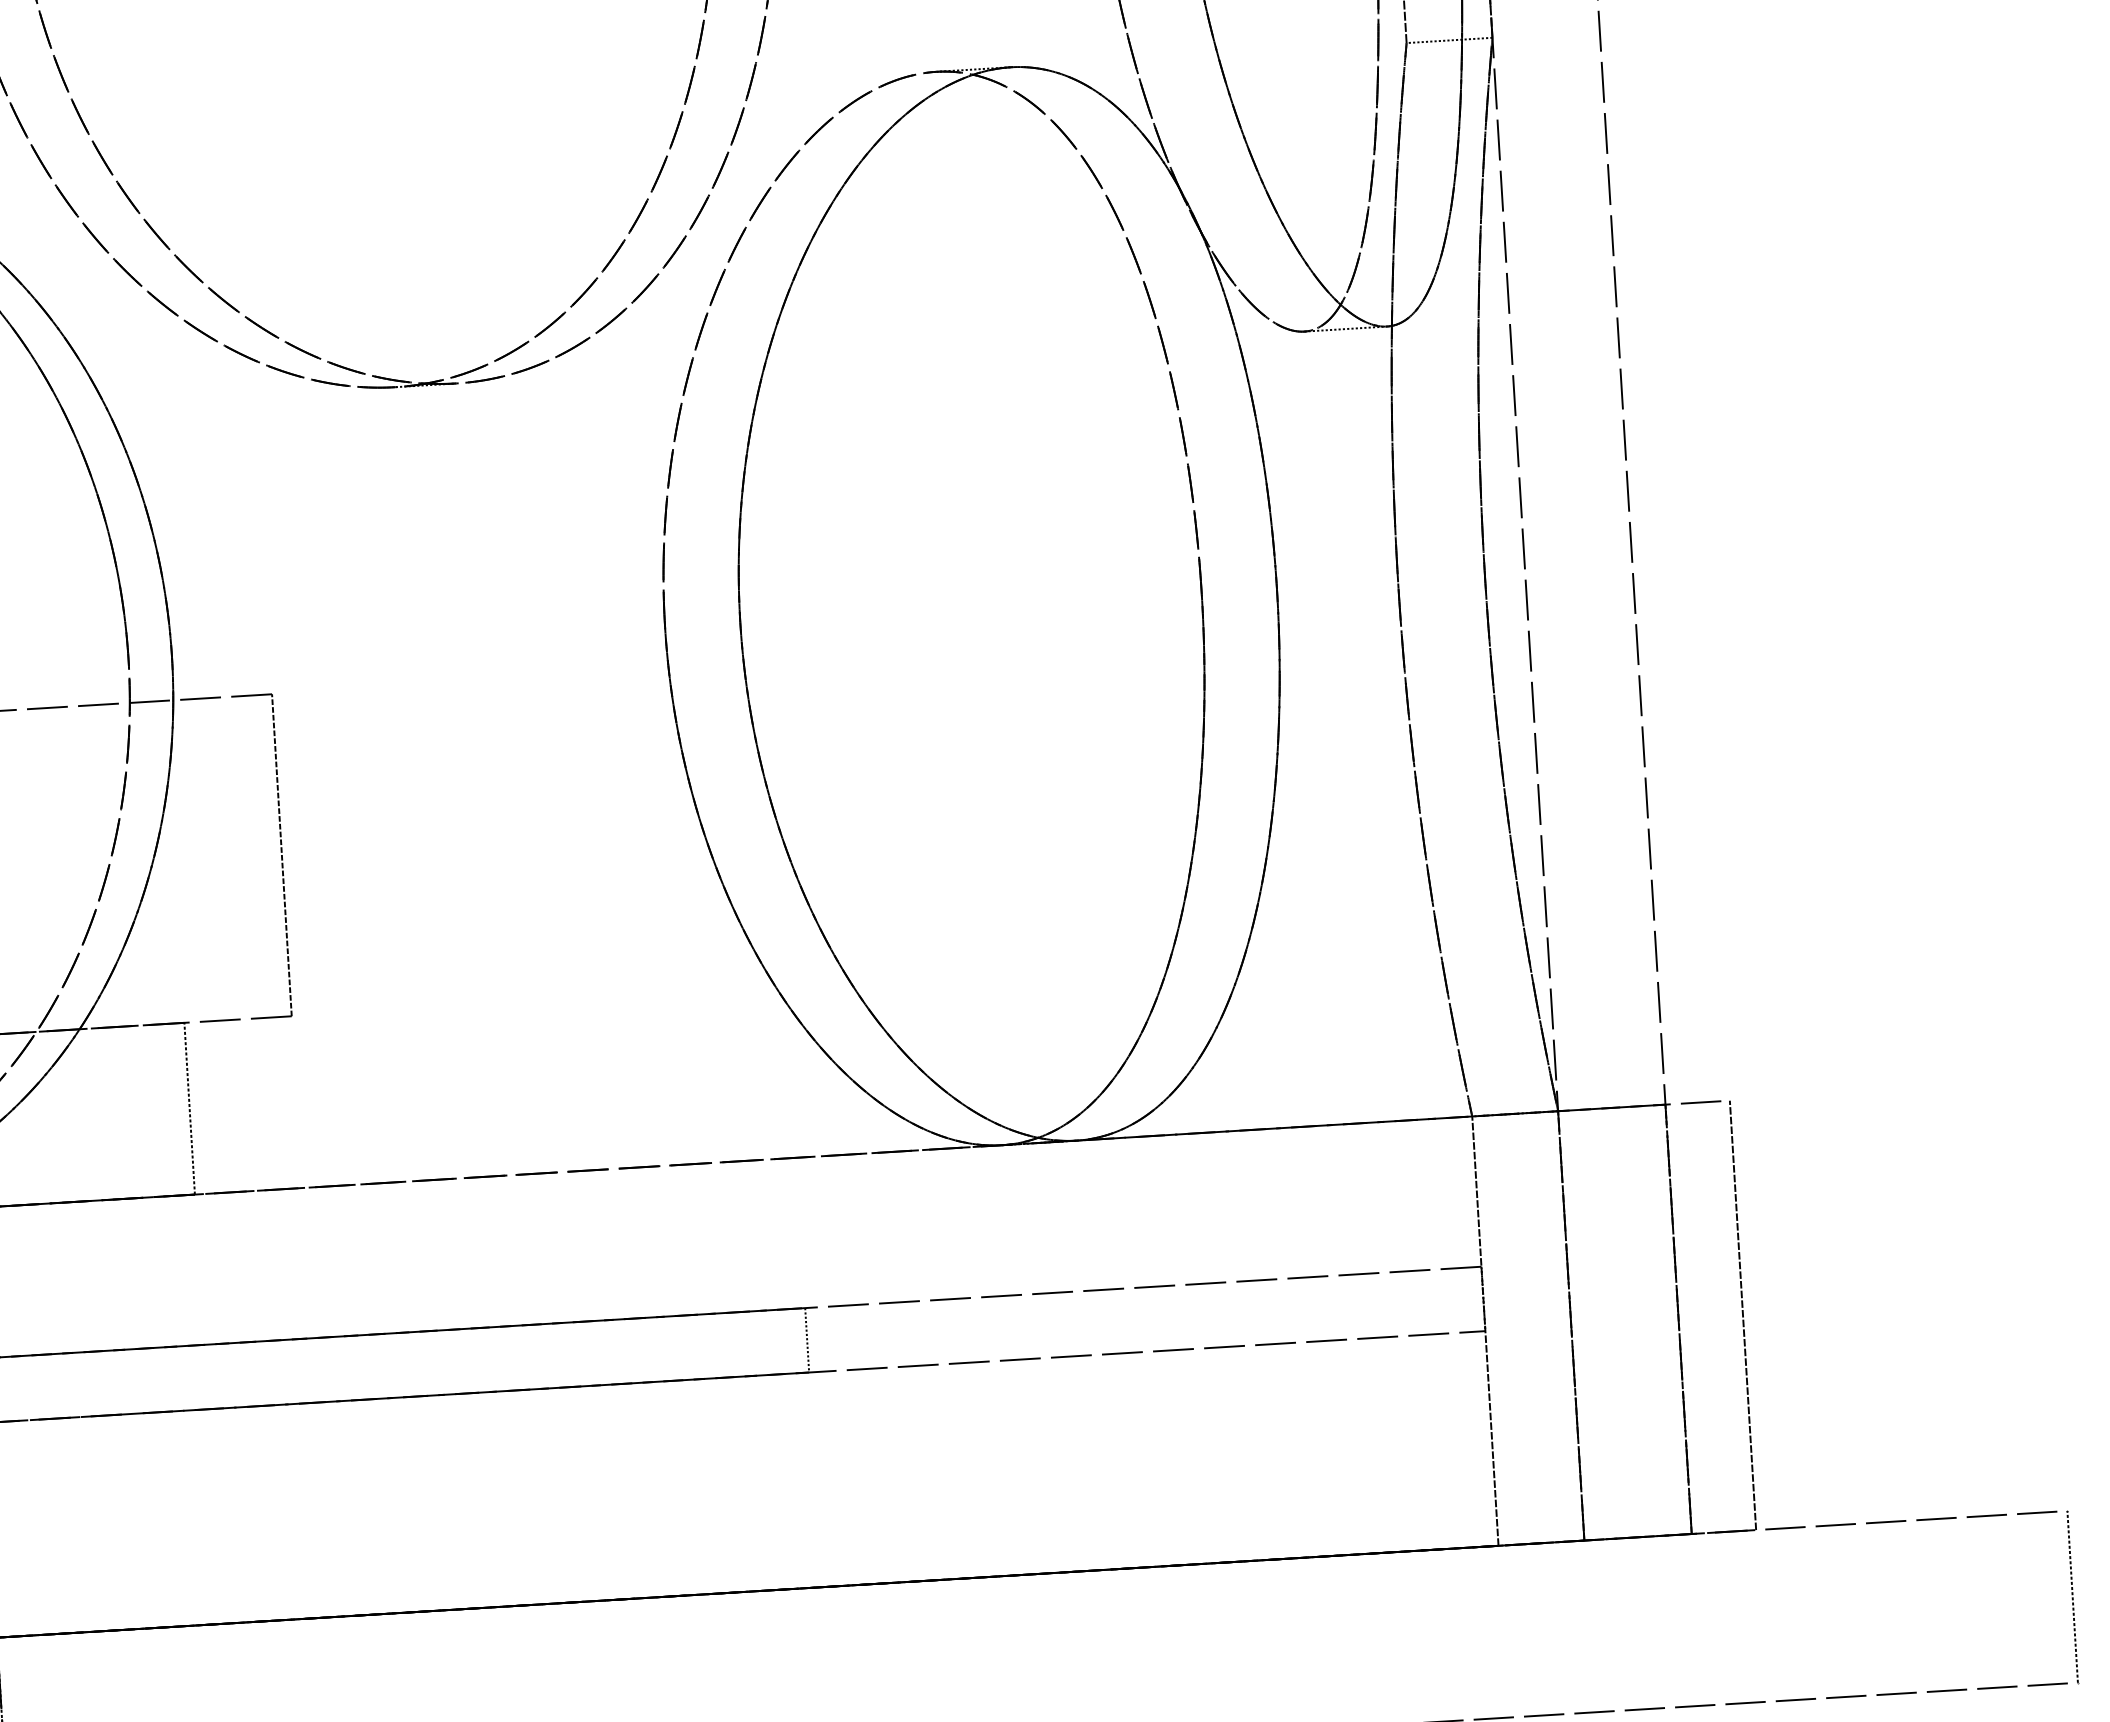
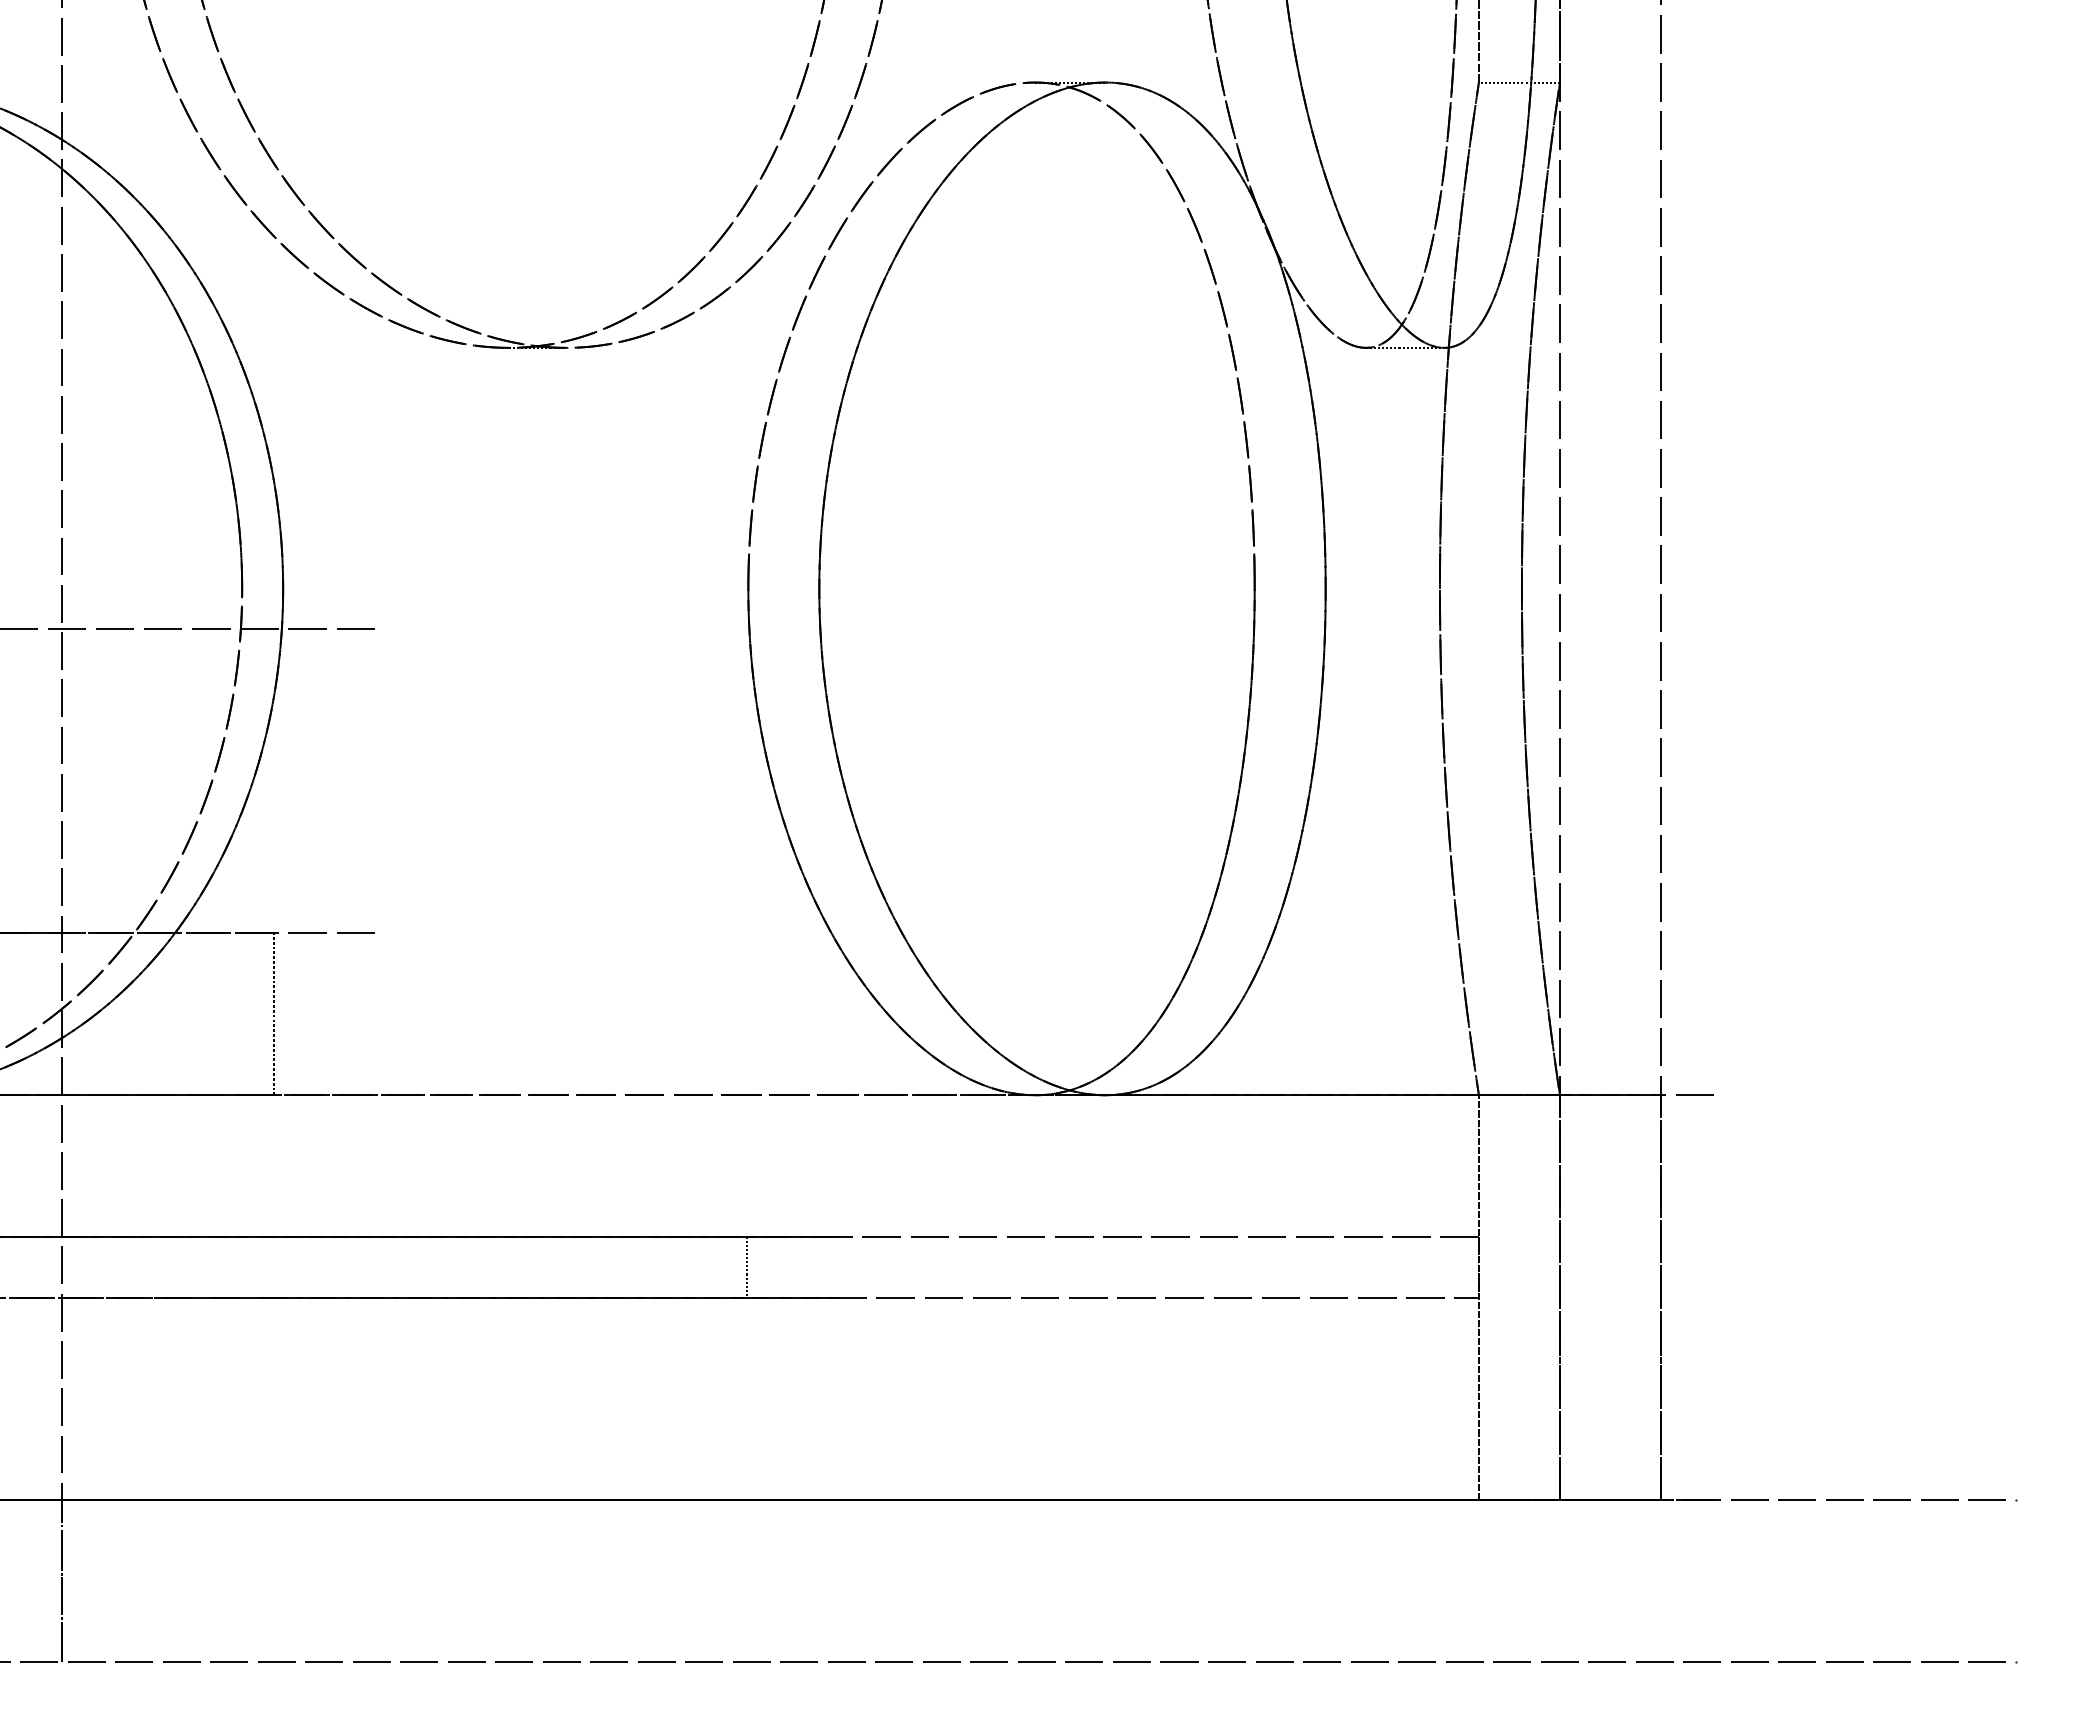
line: (282, 855) -> (375, 781), removed
line: (1742, 1315) -> (1721, 1297), removed
line: (806, 1340) -> (746, 1267), moved
line: (2072, 1597) -> (2015, 1581), removed

